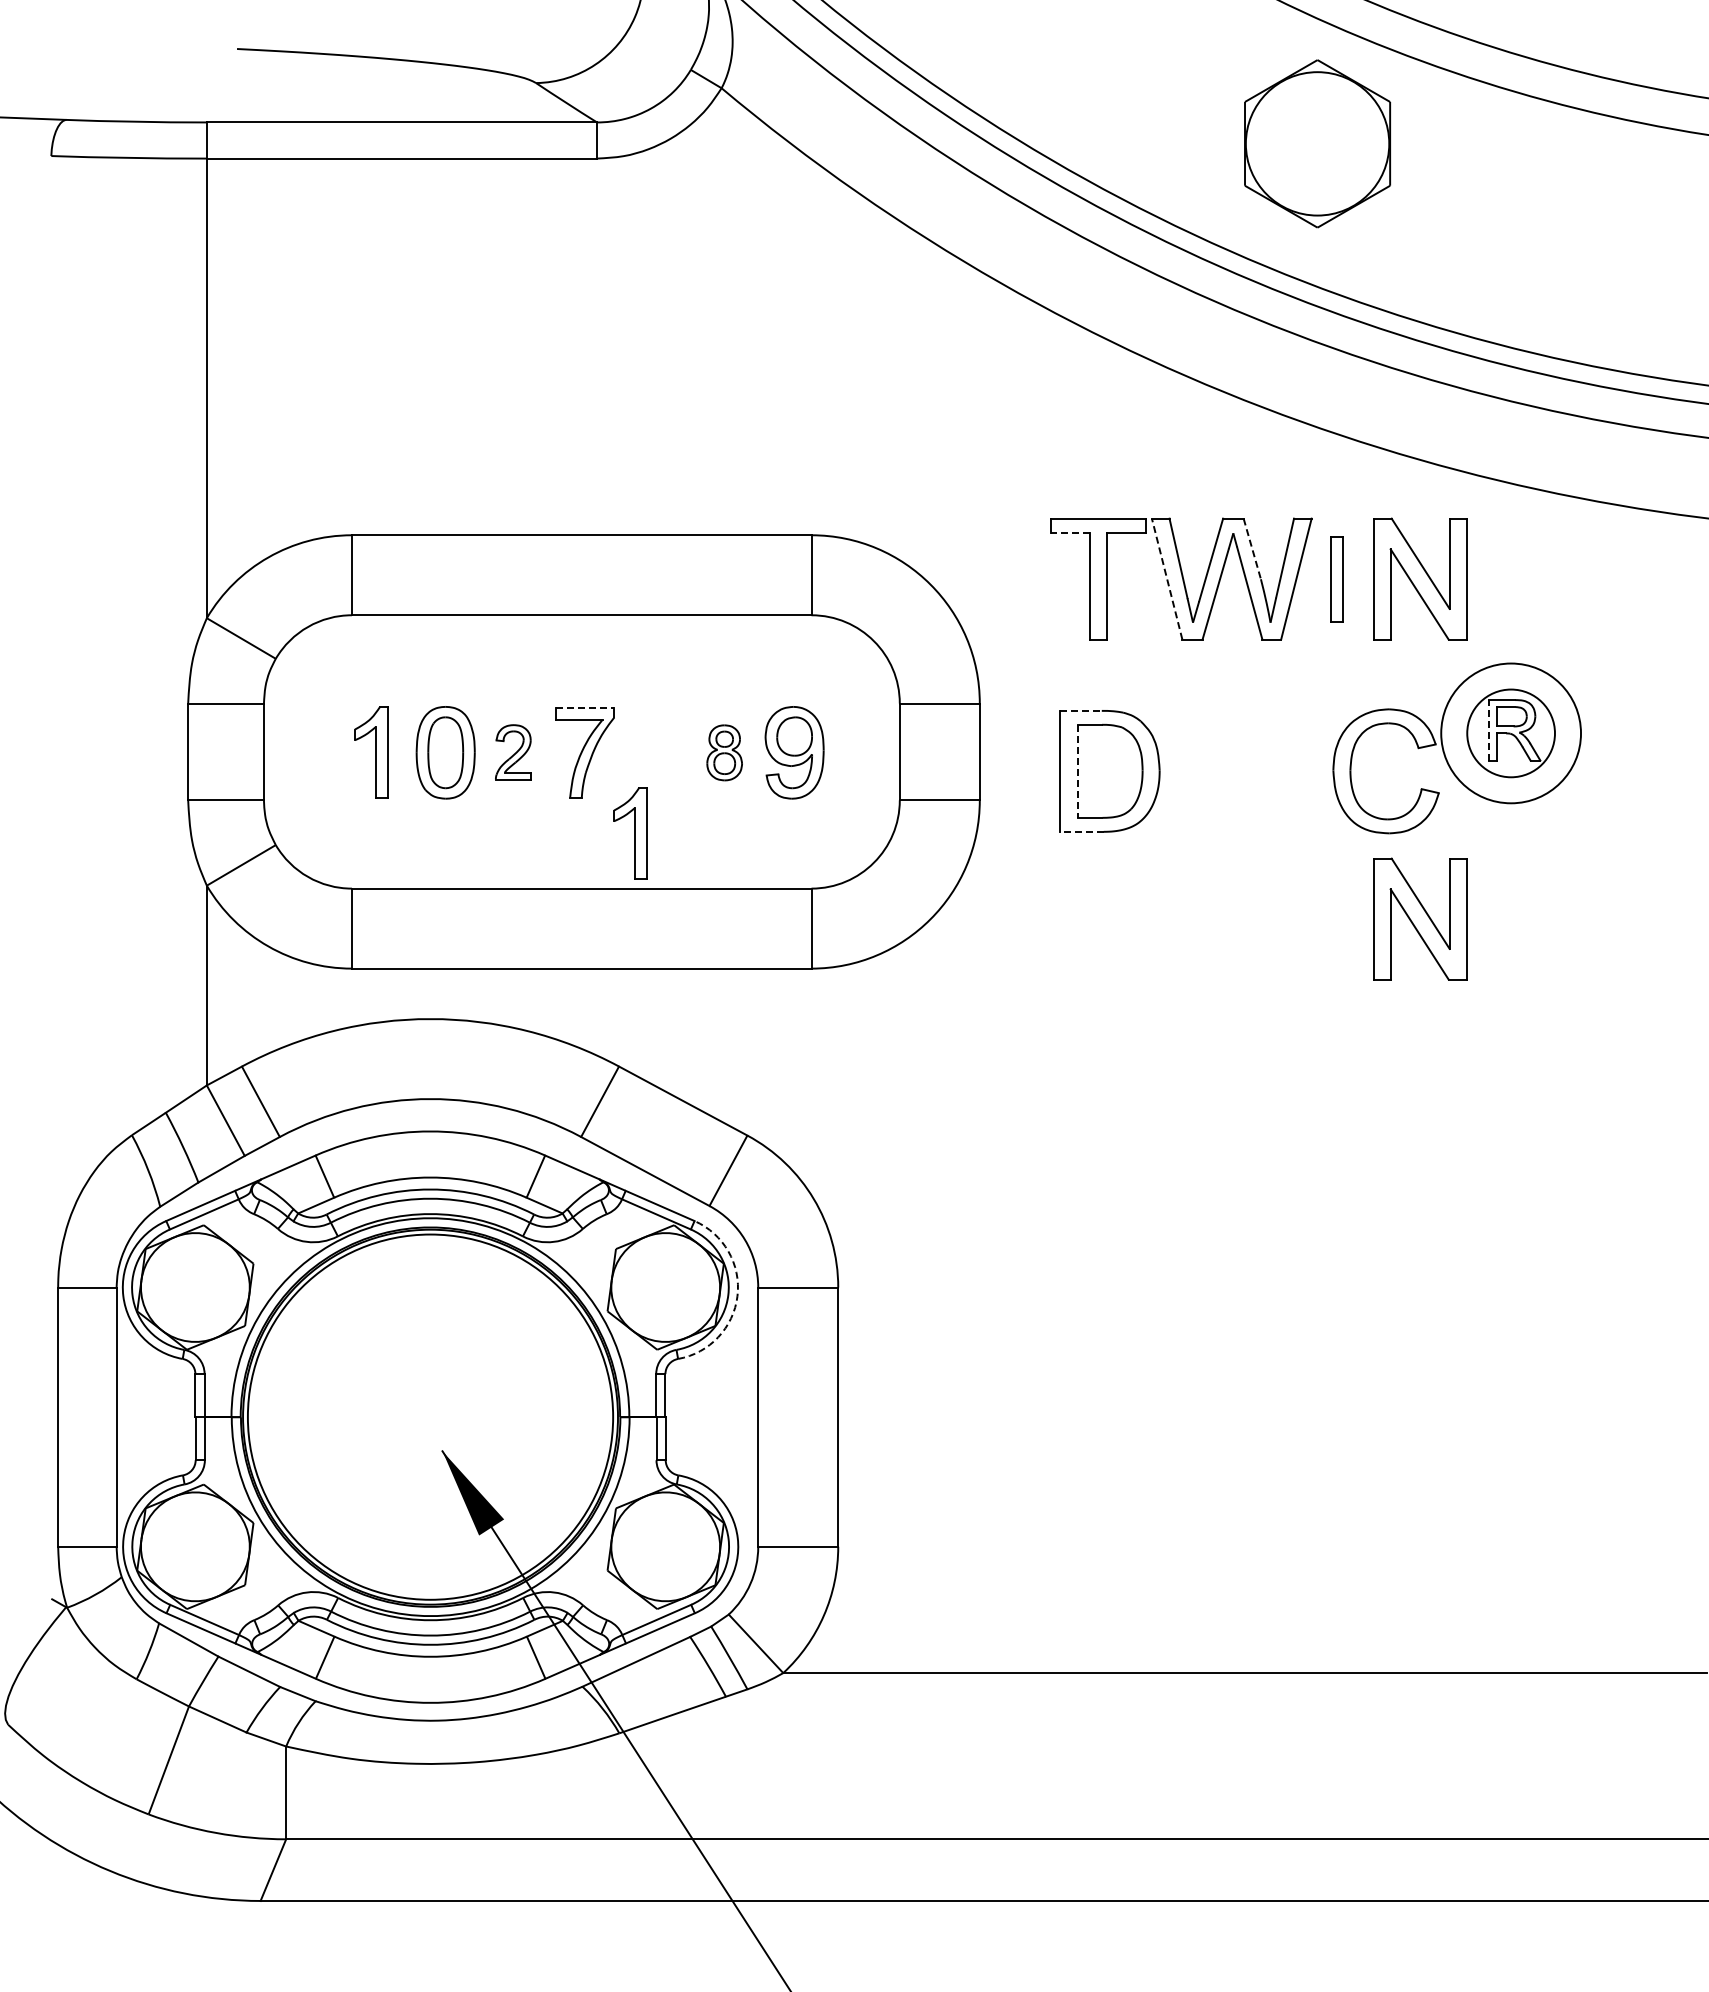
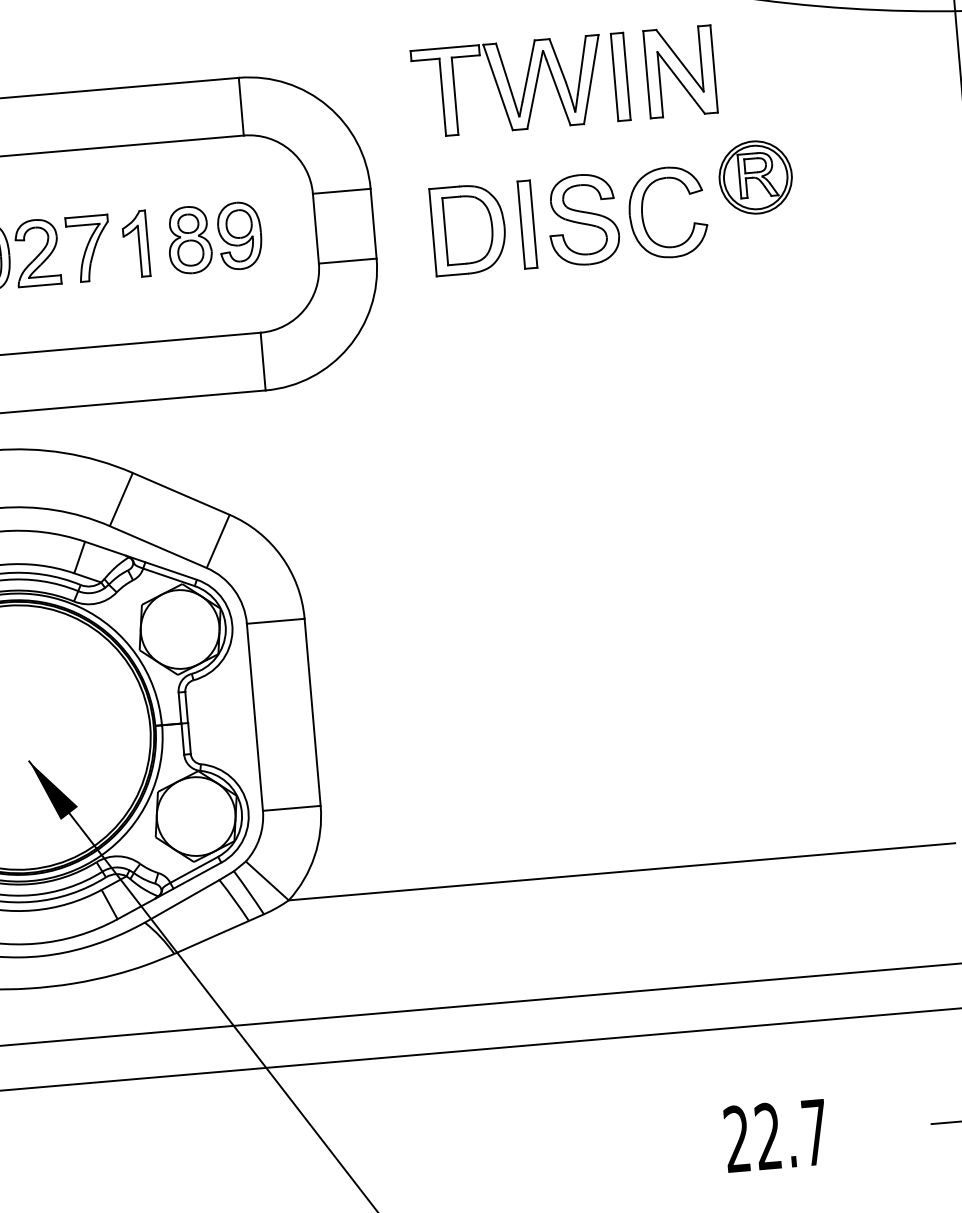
line: (1070, 532) -> (425, 59), dashed -> solid
line: (1252, 548) -> (557, 60), dashed -> solid
line: (1167, 578) -> (498, 87), dashed -> solid
part: (1337, 579) -> (620, 77), size x1.43
line: (585, 708) -> (86, 216), dashed -> solid
line: (1081, 710) -> (444, 187), dashed -> solid
line: (1488, 729) -> (739, 176), dashed -> solid
circle: (1511, 733) -> (756, 177), size x0.71
part: (513, 752) -> (37, 252), size x1.67
part: (724, 752) -> (189, 239), size x1.67
line: (1077, 771) -> (445, 231), dashed -> solid
part: (1191, 771) -> (527, 224), added
part: (1268, 771) -> (583, 220), added
line: (1082, 831) -> (452, 274), dashed -> solid
part: (630, 833) -> (136, 244), moved
part: (1420, 918) -> (701, 316), removed
arc: (737, 1296) -> (232, 631), dashed -> solid

